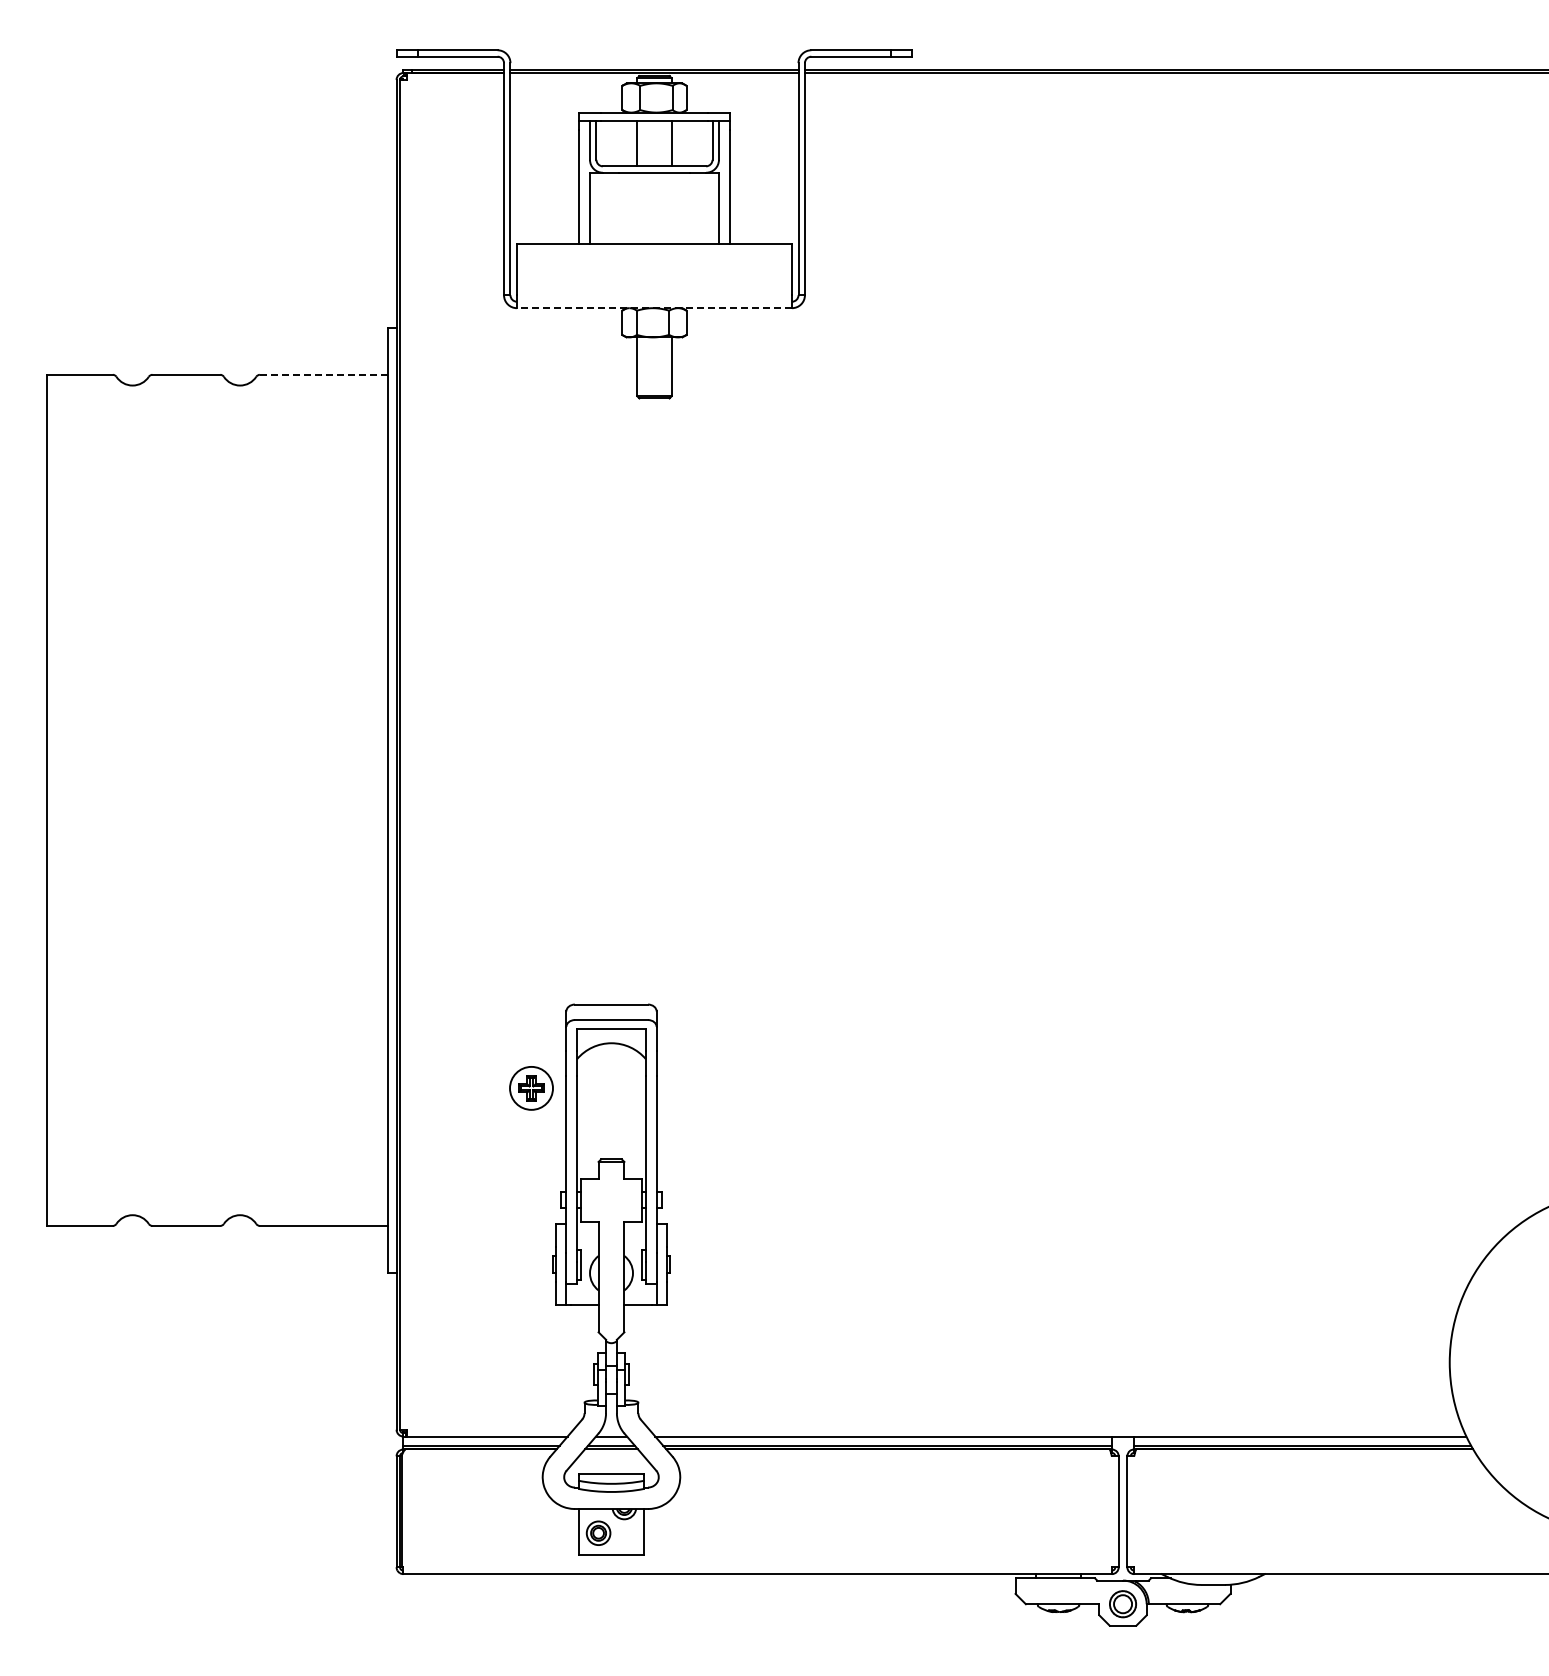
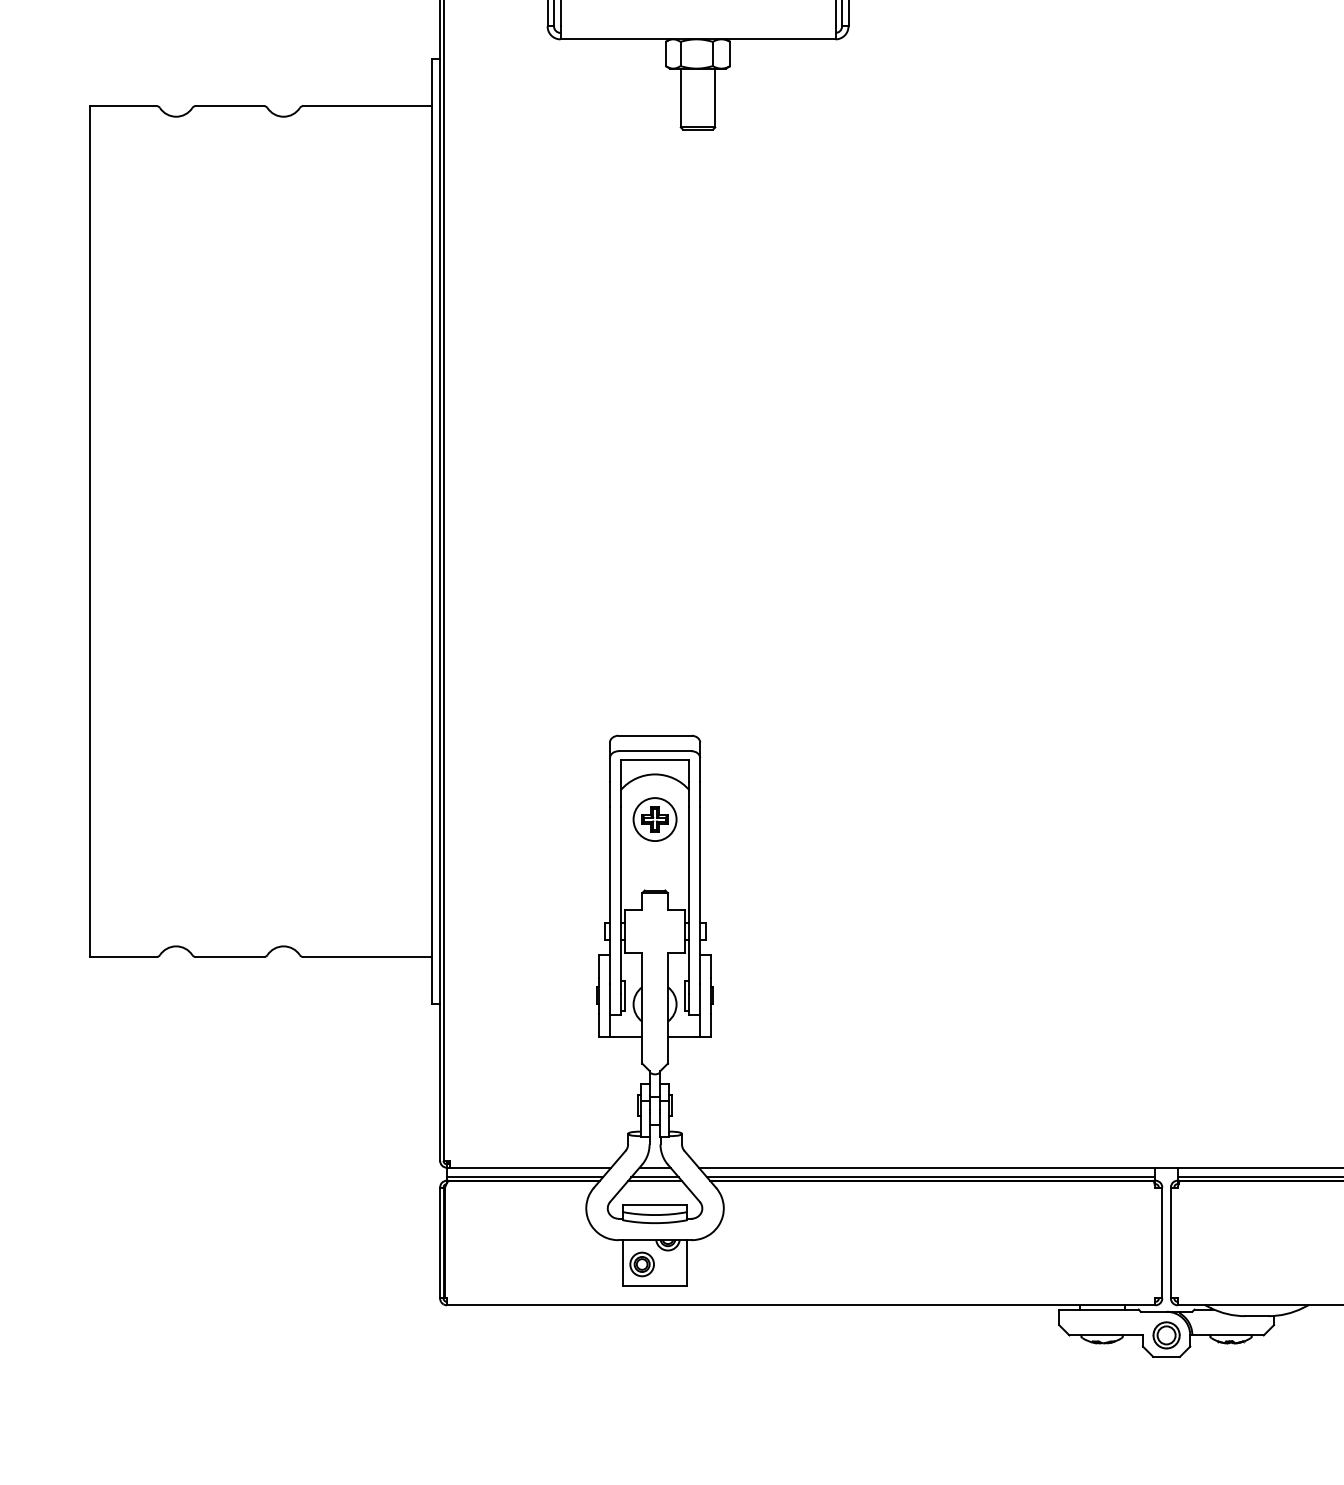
line: (654, 308) -> (698, 39), dashed -> solid
line: (324, 374) -> (368, 105), dashed -> solid
part: (531, 1088) -> (655, 819), moved

